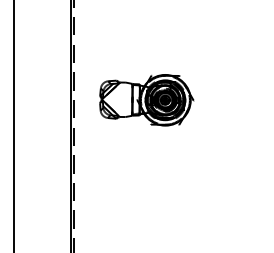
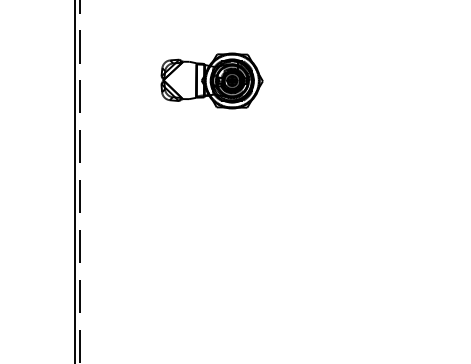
part: (146, 100) -> (211, 81), size x0.6

